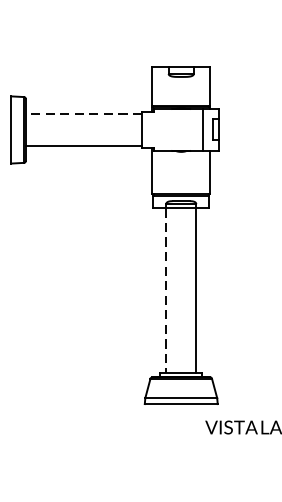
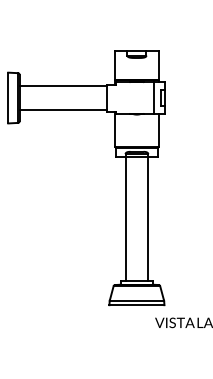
line: (84, 113) -> (63, 85), dashed -> solid
line: (166, 290) -> (125, 219), dashed -> solid

